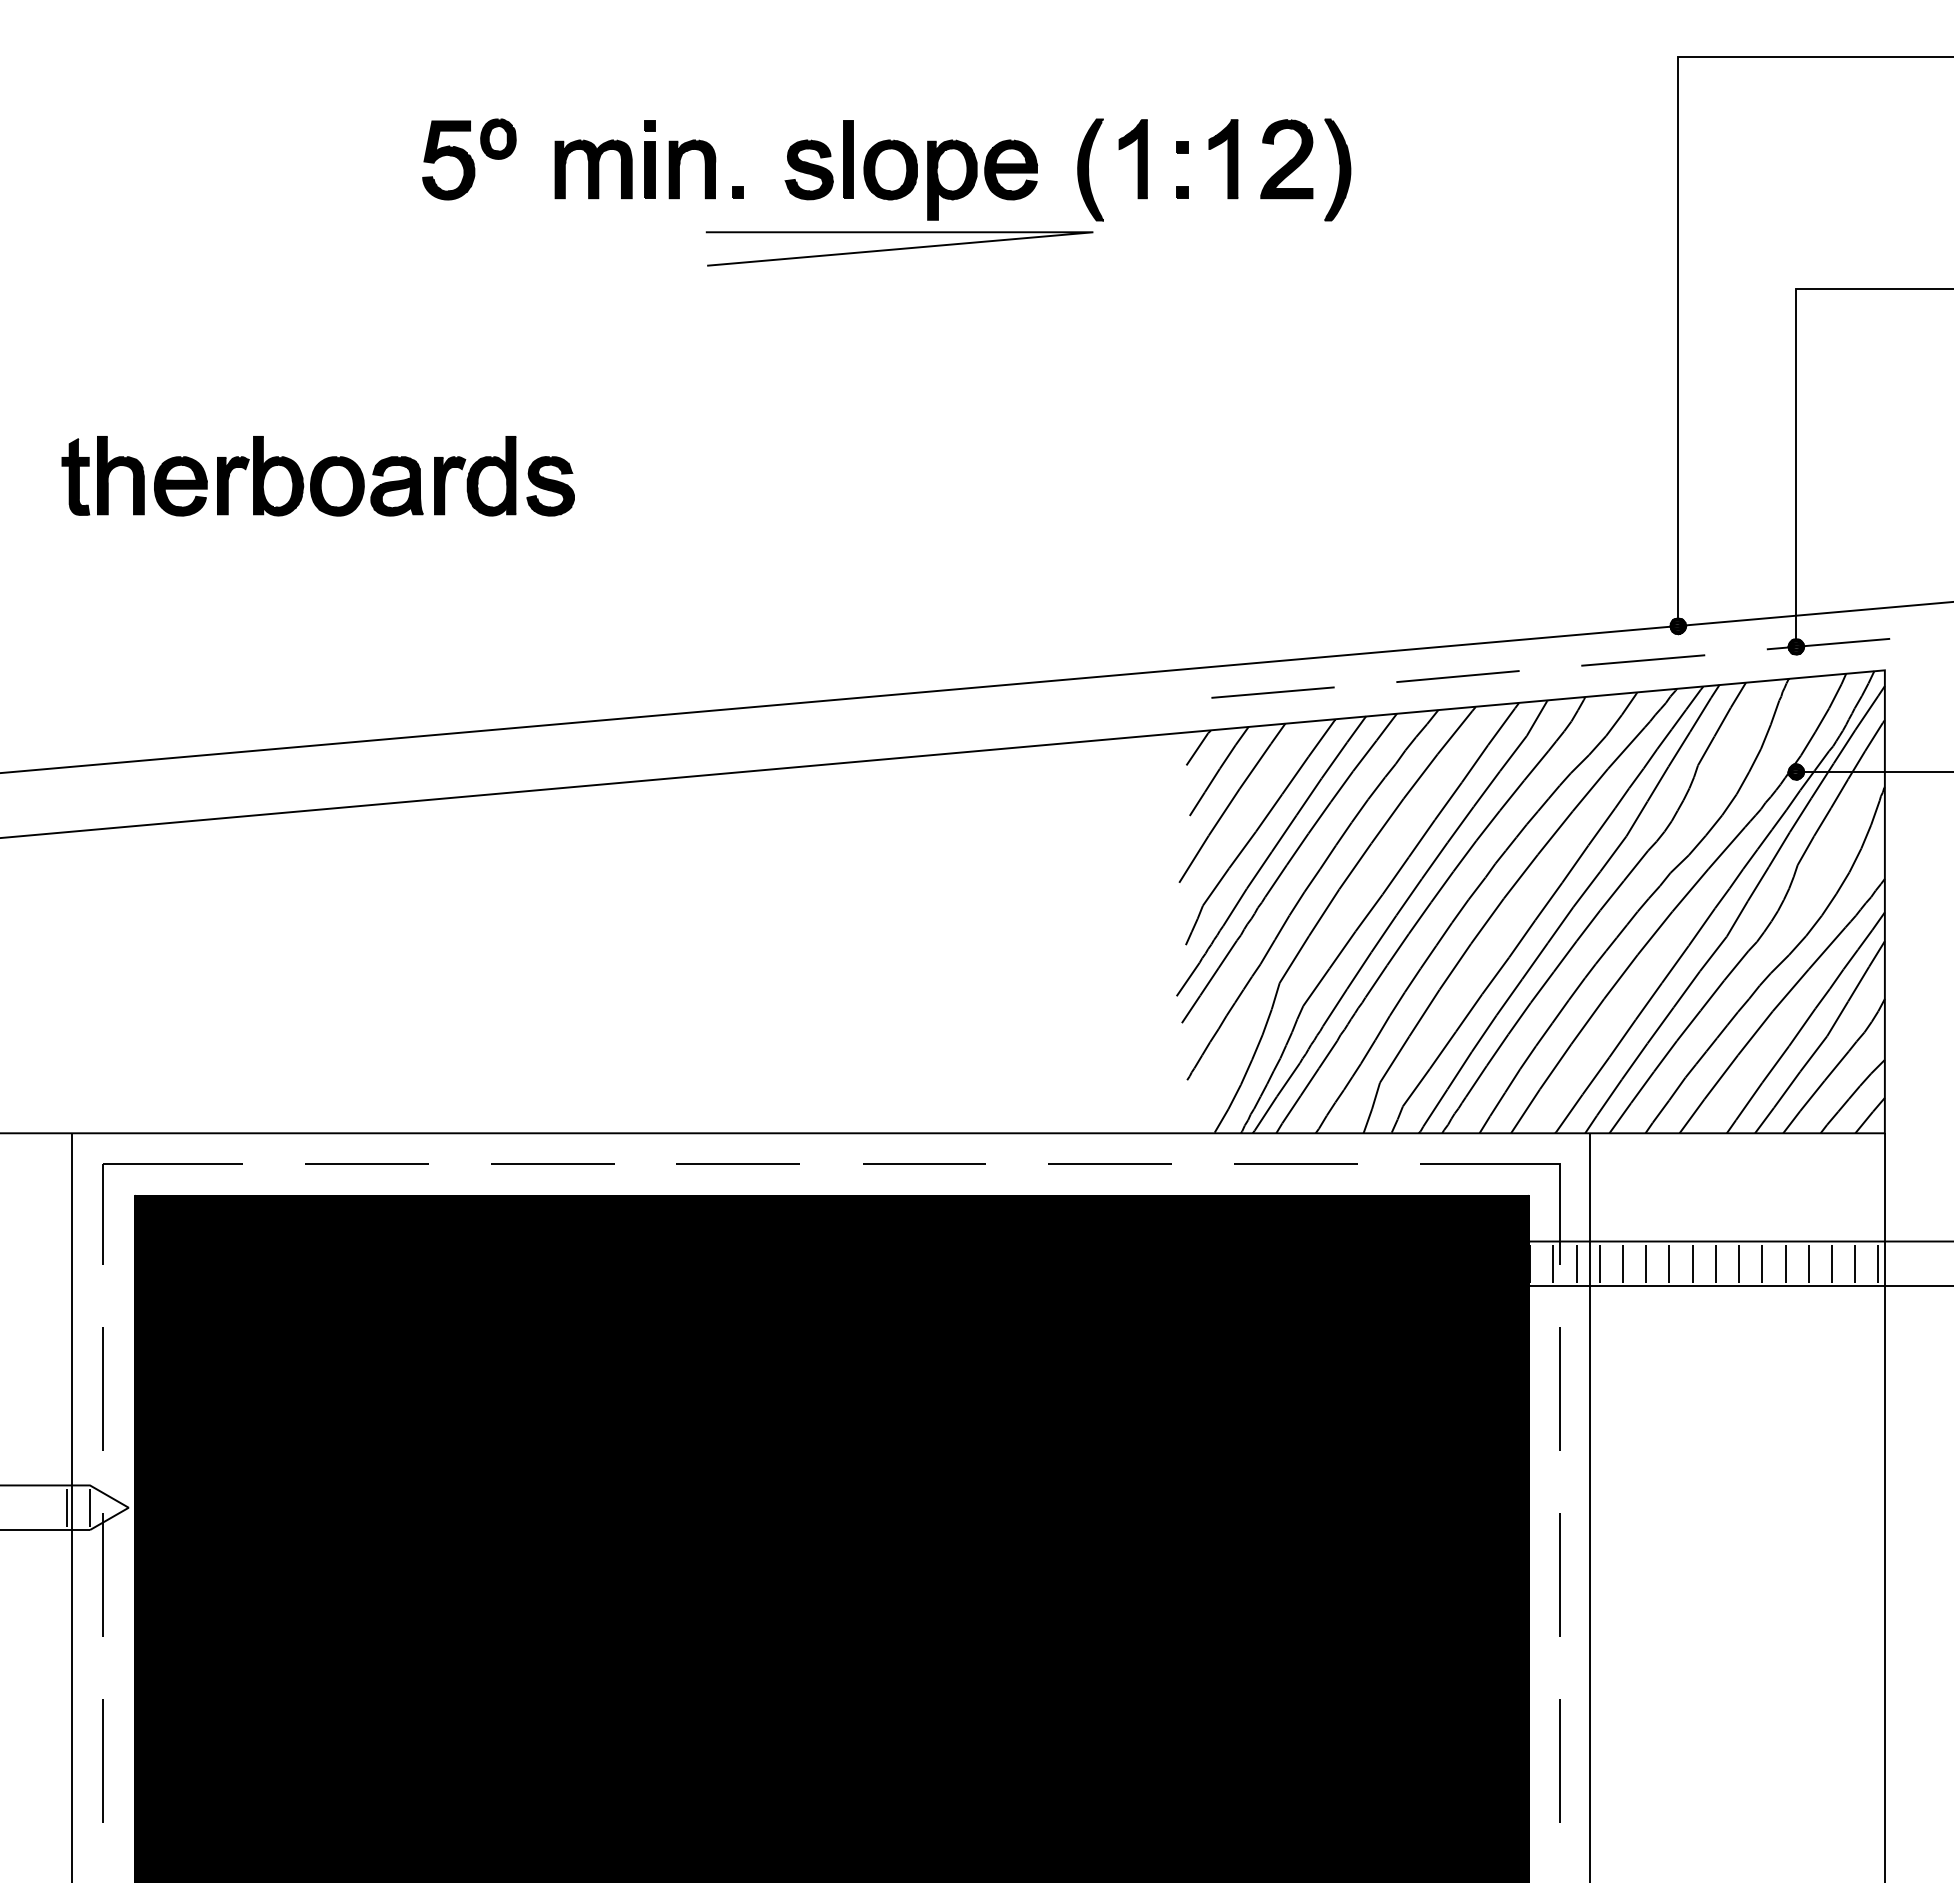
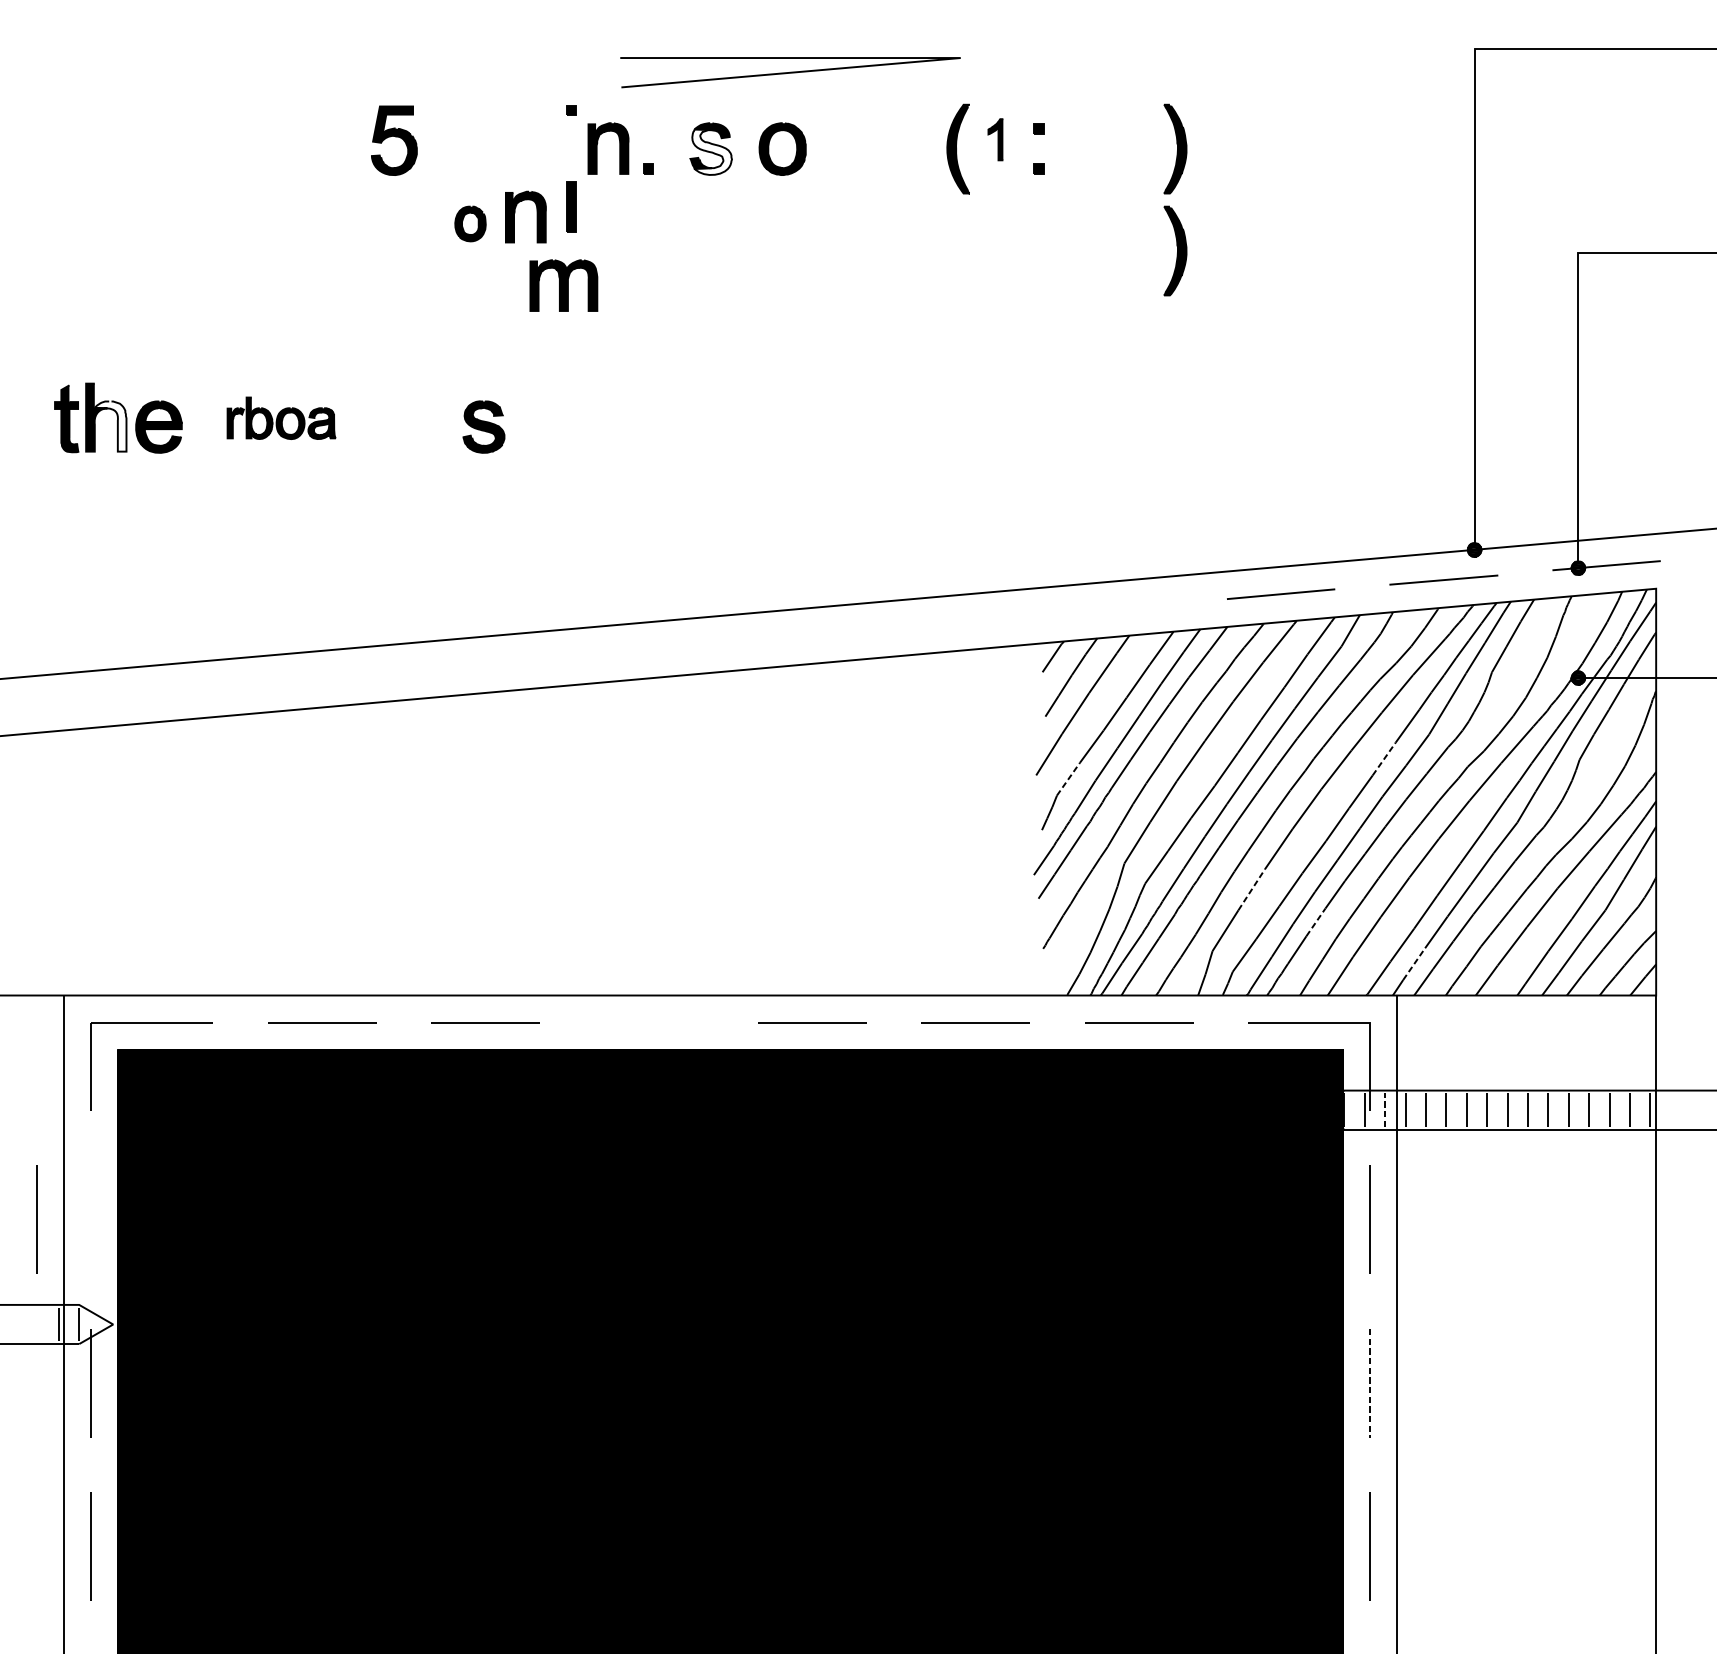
part: (498, 138) -> (470, 223), moved
part: (848, 159) -> (745, 139), removed
part: (1132, 159) -> (995, 139), size x0.6
part: (1223, 159) -> (1075, 139), removed
part: (1286, 159) -> (1130, 139), removed
part: (593, 169) -> (563, 285), moved
part: (649, 169) -> (570, 206), moved
fill: (810, 173) -> (712, 152), removed
part: (982, 179) -> (863, 157), removed
part: (586, 242) -> (515, 212), added
line: (899, 248) -> (790, 72), moved
part: (1337, 285) -> (1175, 250), added
part: (320, 476) -> (281, 418), size x0.6
part: (475, 476) -> (417, 418), removed
fill: (125, 485) -> (110, 426), removed
line: (1272, 692) -> (1118, 608), removed
line: (1575, 864) -> (1384, 759), solid -> dashed
line: (1216, 887) -> (1068, 779), solid -> dashed
line: (1424, 1012) -> (1251, 889), solid -> dashed
line: (1497, 1049) -> (1315, 921), solid -> dashed
line: (1609, 1097) -> (1414, 964), solid -> dashed
line: (737, 1163) -> (648, 1022), removed
line: (1576, 1263) -> (1385, 1109), solid -> dashed
line: (102, 1388) -> (36, 1219), moved
line: (1559, 1574) -> (1370, 1383), solid -> dashed

